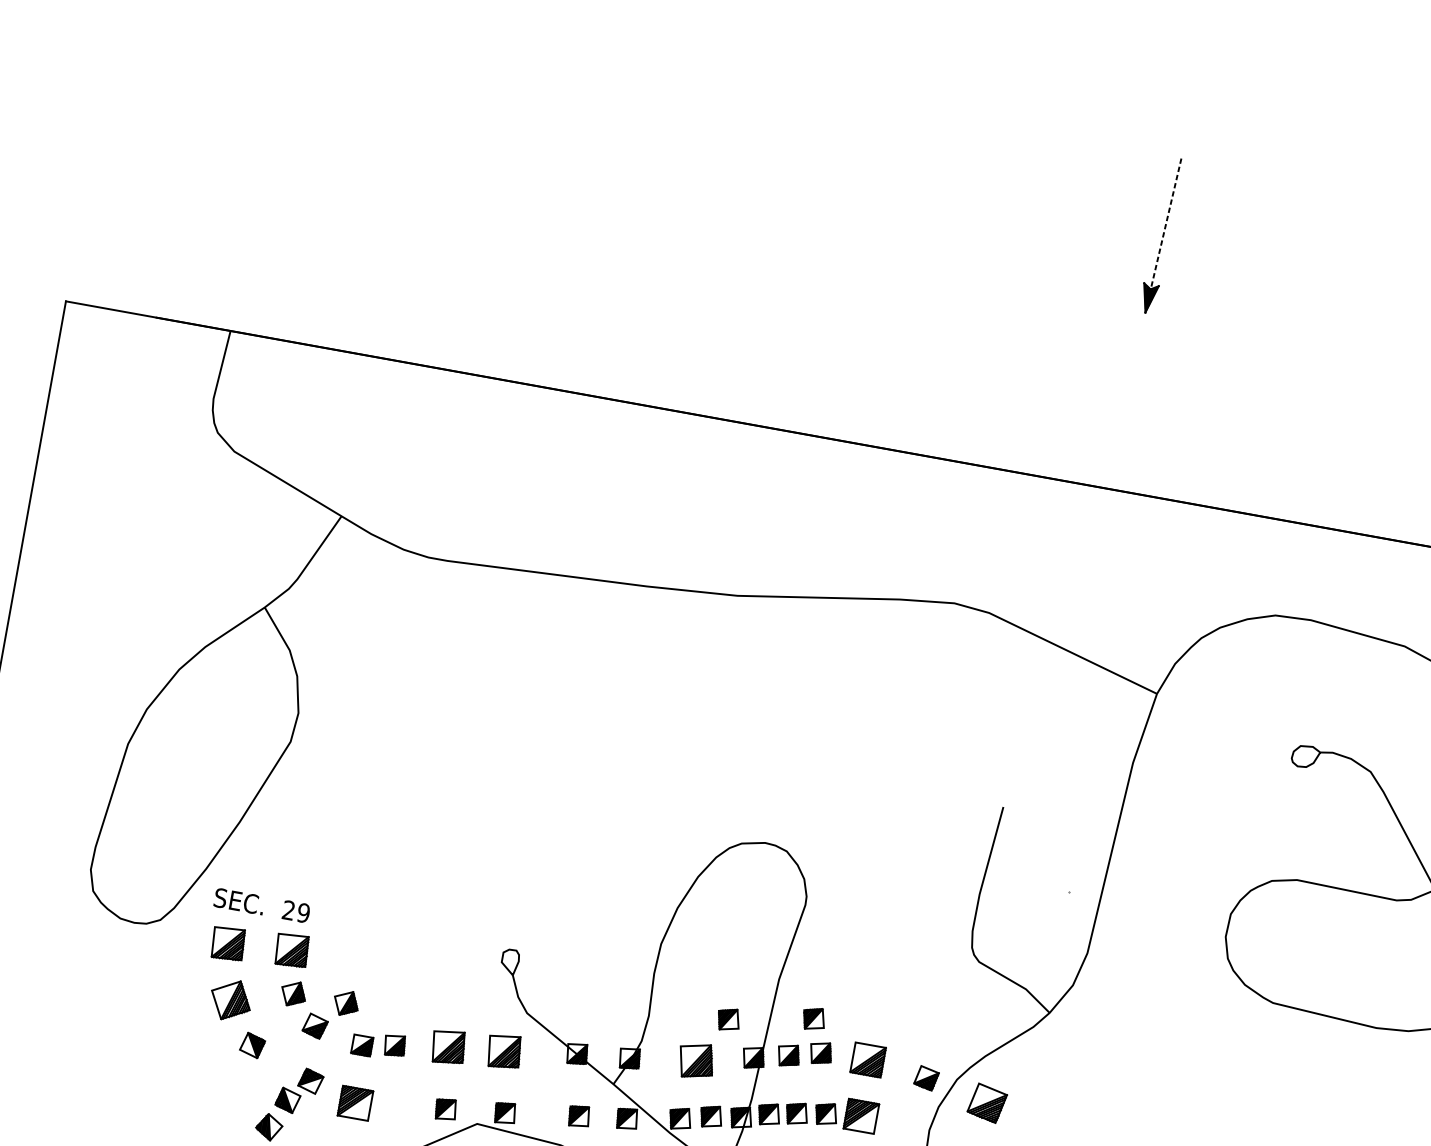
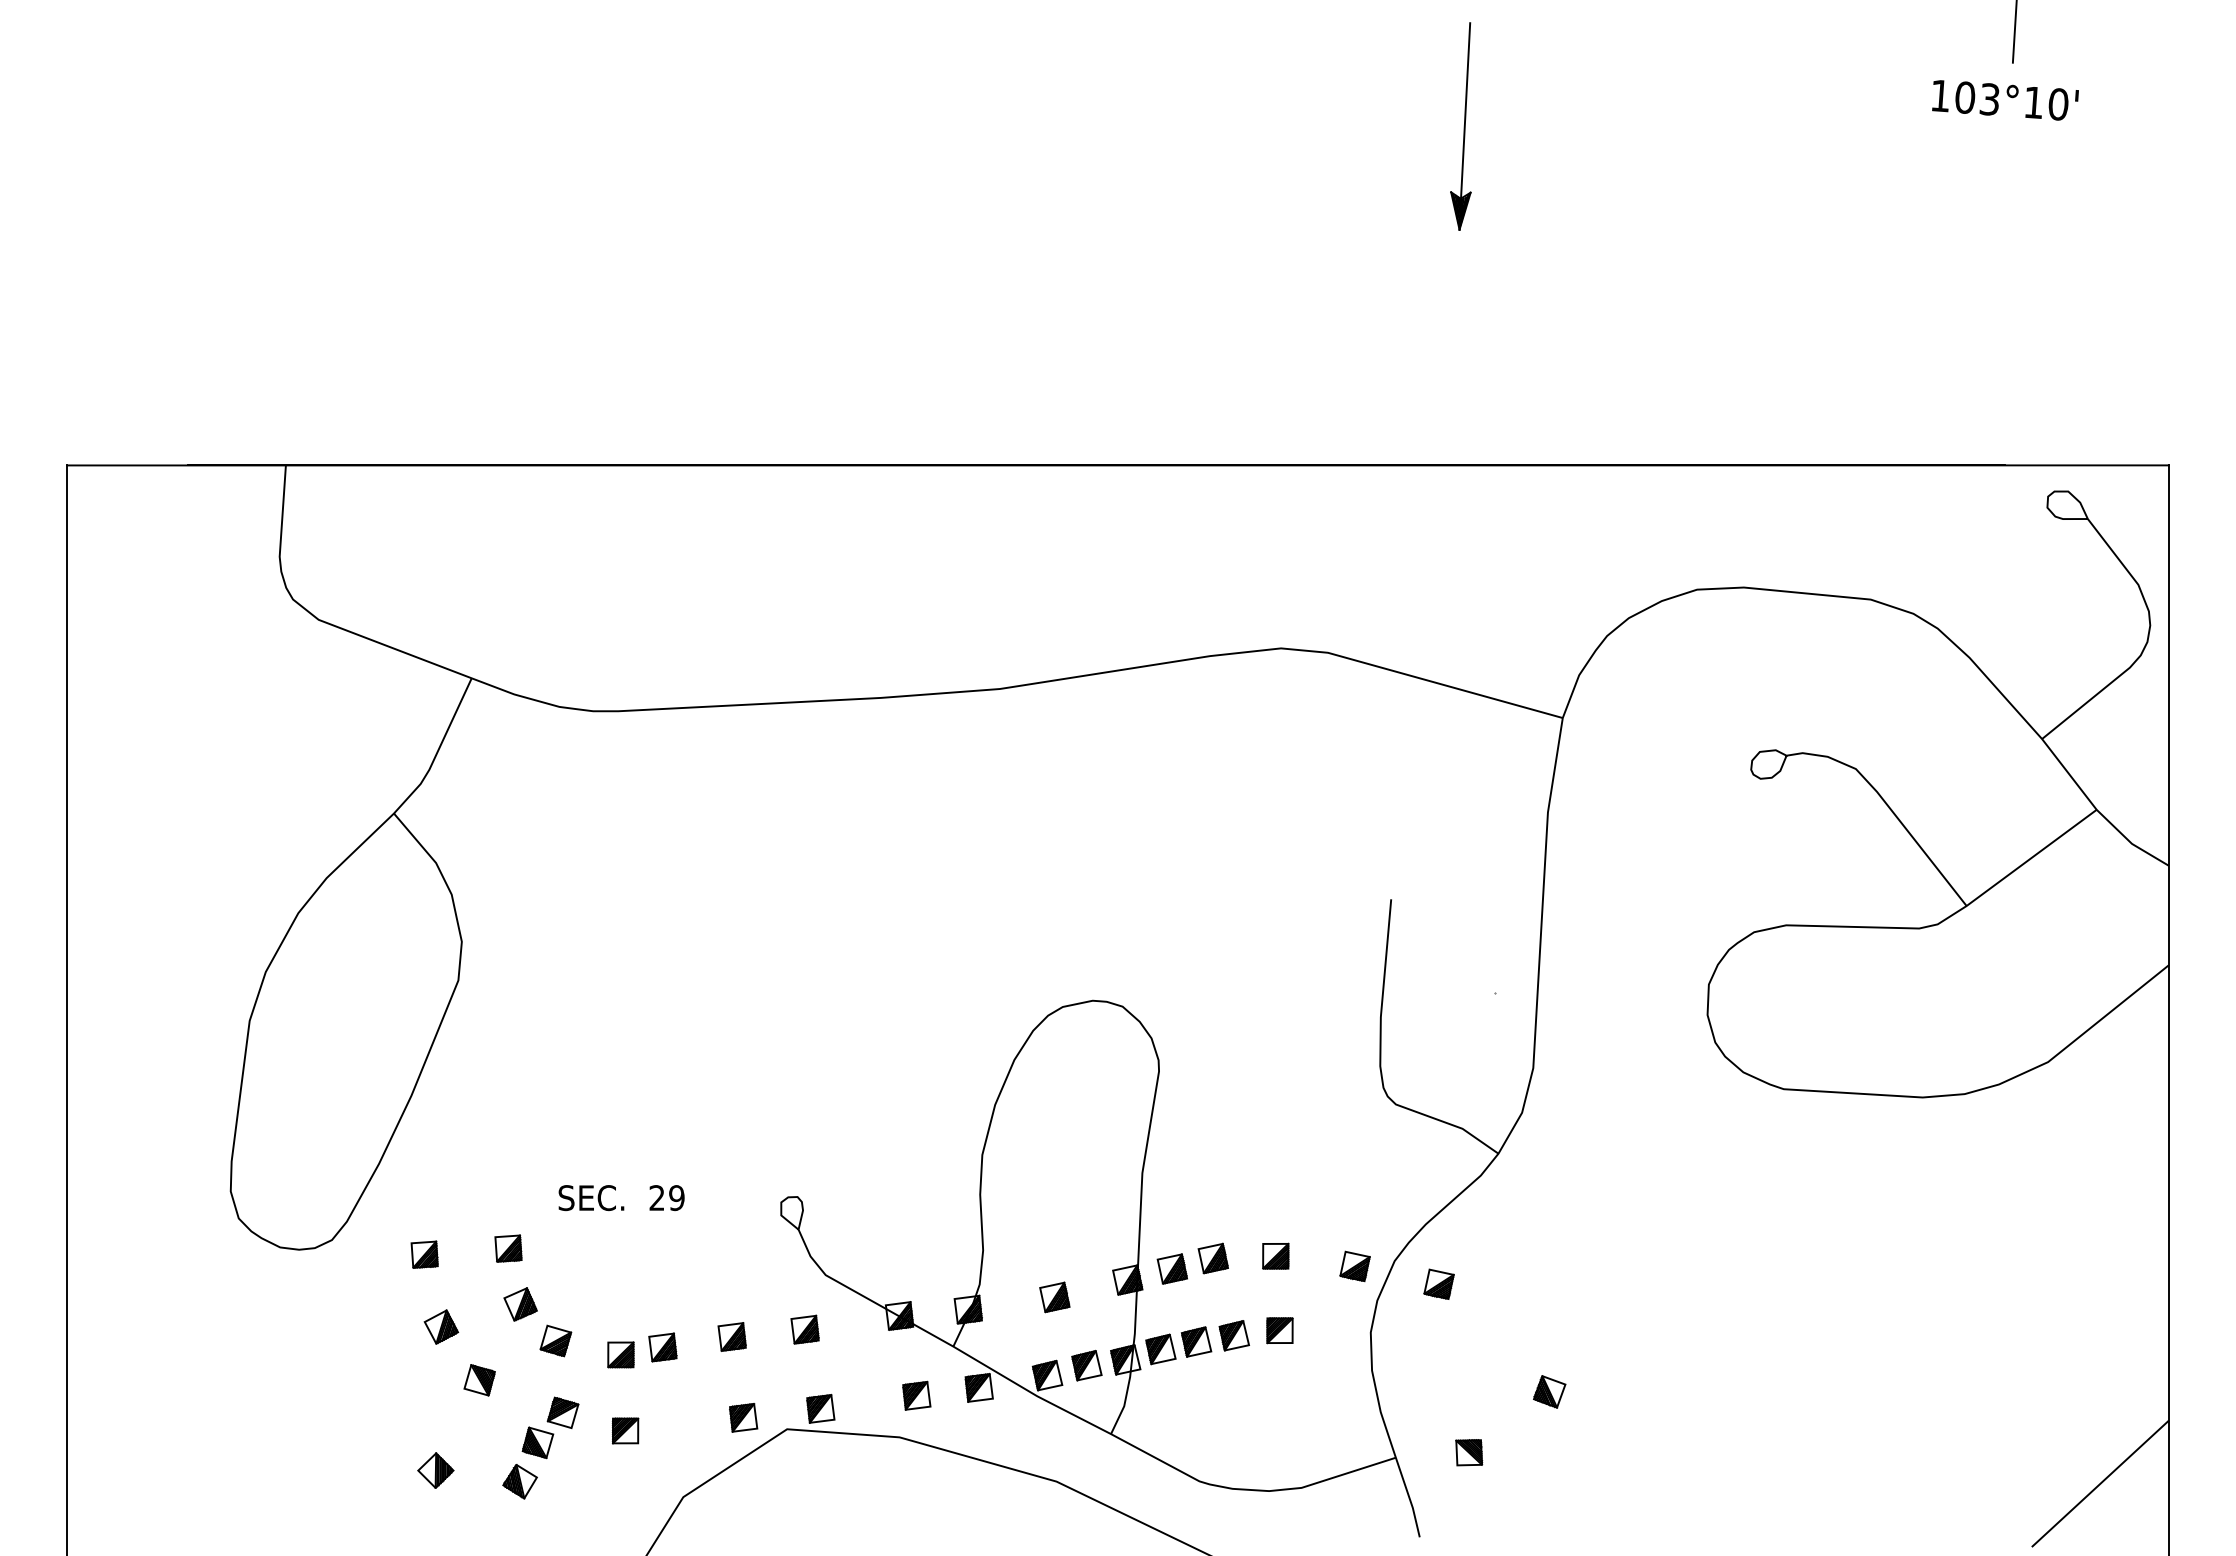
line: (1165, 227) -> (1465, 115), dashed -> solid
text: (261, 905) -> (621, 1198), moved
part: (228, 943) -> (424, 1254), size x0.62
part: (292, 950) -> (508, 1248), size x0.62
part: (231, 999) -> (441, 1326), size x0.62
part: (346, 1003) -> (590, 1304), removed
part: (814, 1018) -> (1196, 1215), removed
part: (728, 1019) -> (1086, 1236), removed
part: (447, 1046) -> (731, 1336), size x0.62
part: (503, 1051) -> (804, 1329), size x0.62
part: (868, 1059) -> (1275, 1255), size x0.62
part: (696, 1060) -> (1054, 1297), size x0.62
part: (355, 1102) -> (625, 1430), size x0.62
part: (986, 1102) -> (1438, 1283), size x0.62
part: (207, 1107) -> (435, 1470), added
part: (861, 1116) -> (1279, 1330), size x0.62

